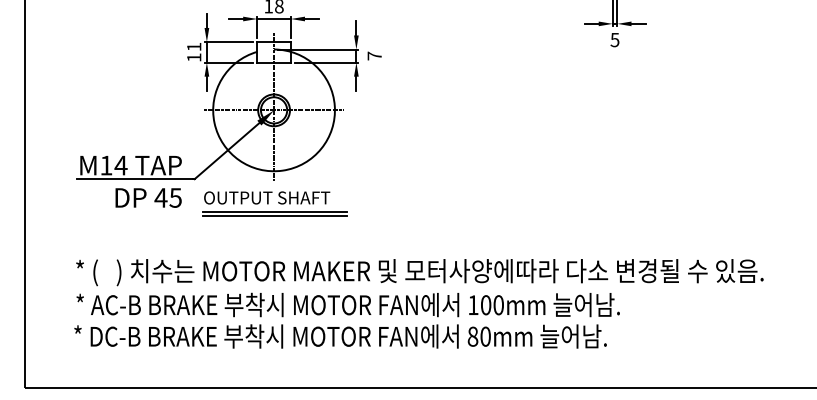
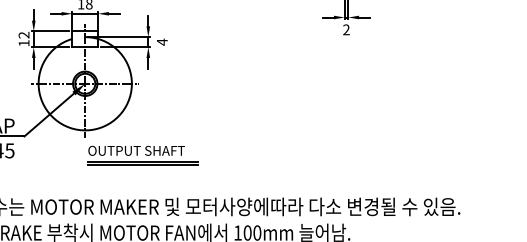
text: (614, 39) -> (346, 29), 5 -> 2
text: (194, 46) -> (24, 34), 11 -> 12
text: (374, 55) -> (162, 41), 7 -> 4
part: (274, 203) -> (142, 155), moved

